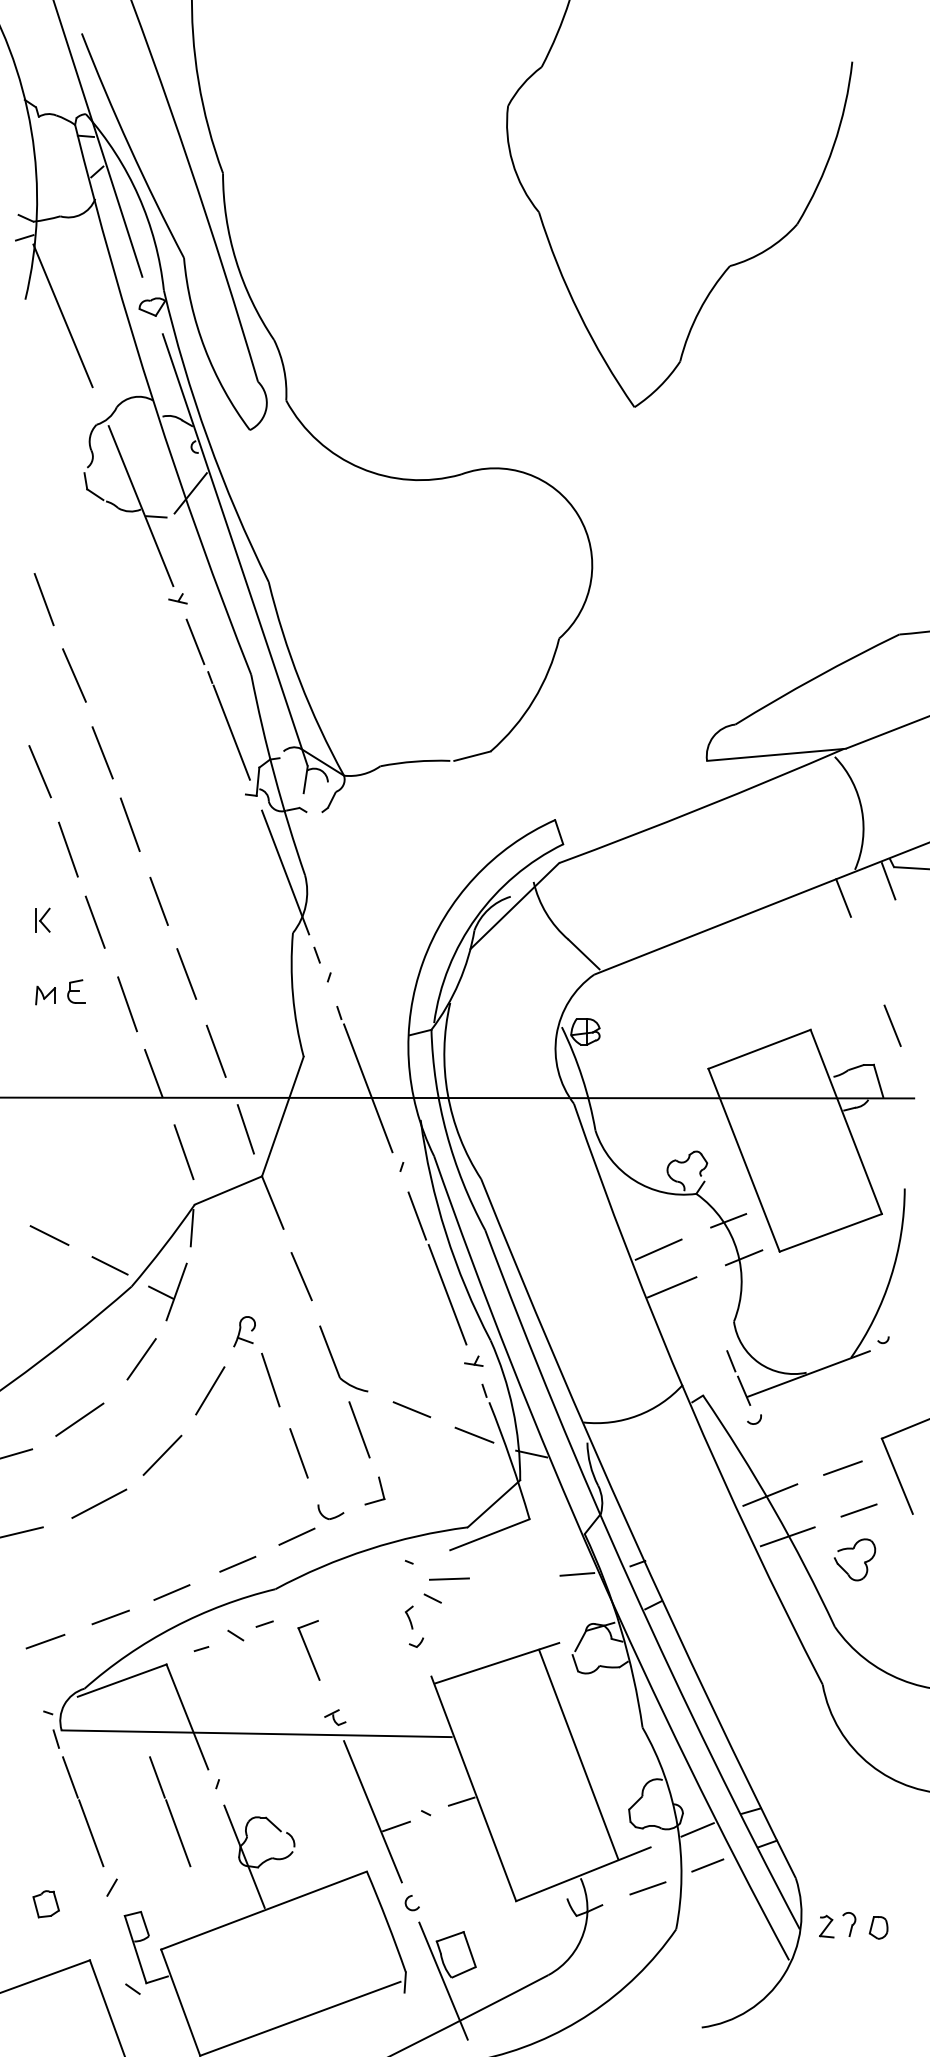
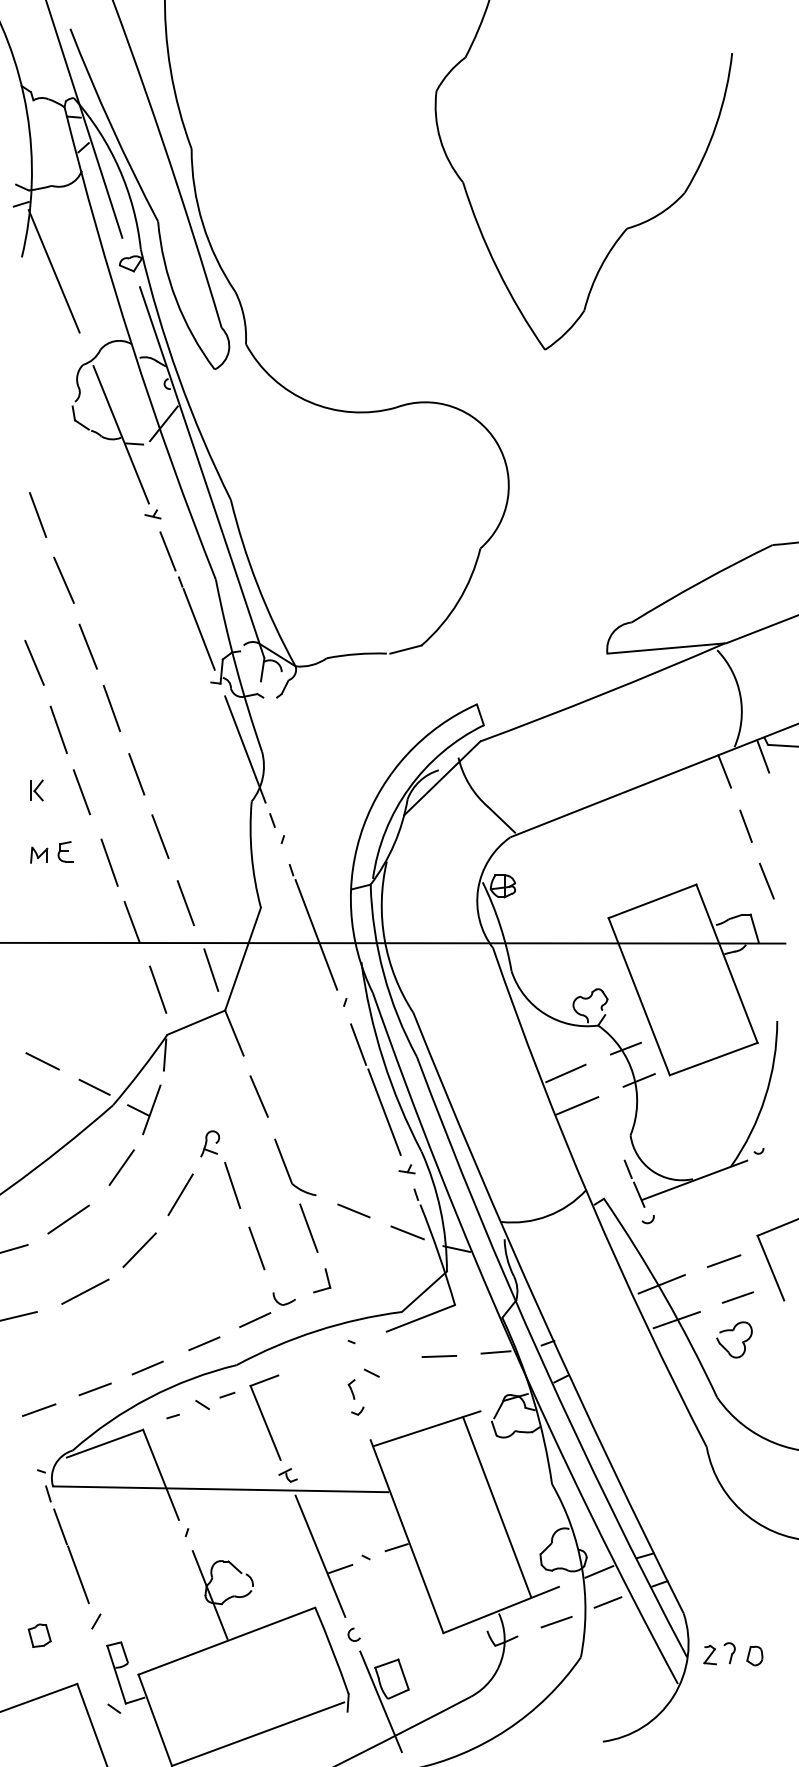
line: (868, 961) -> (746, 825), added
line: (449, 1578) -> (439, 1355), moved
part: (308, 1650) -> (265, 1417), size x1.67
line: (170, 1811) -> (146, 1556), removed

